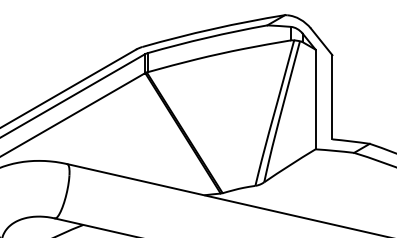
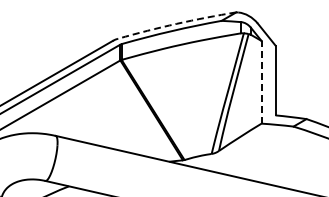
arc: (212, 28) -> (176, 23), solid -> dashed
line: (315, 98) -> (261, 81), solid -> dashed

